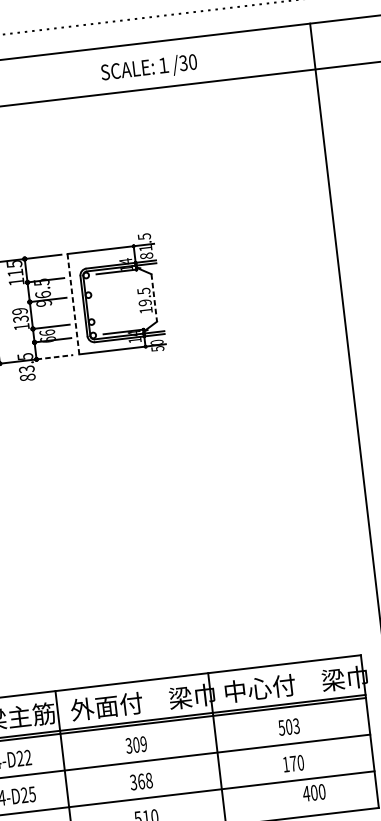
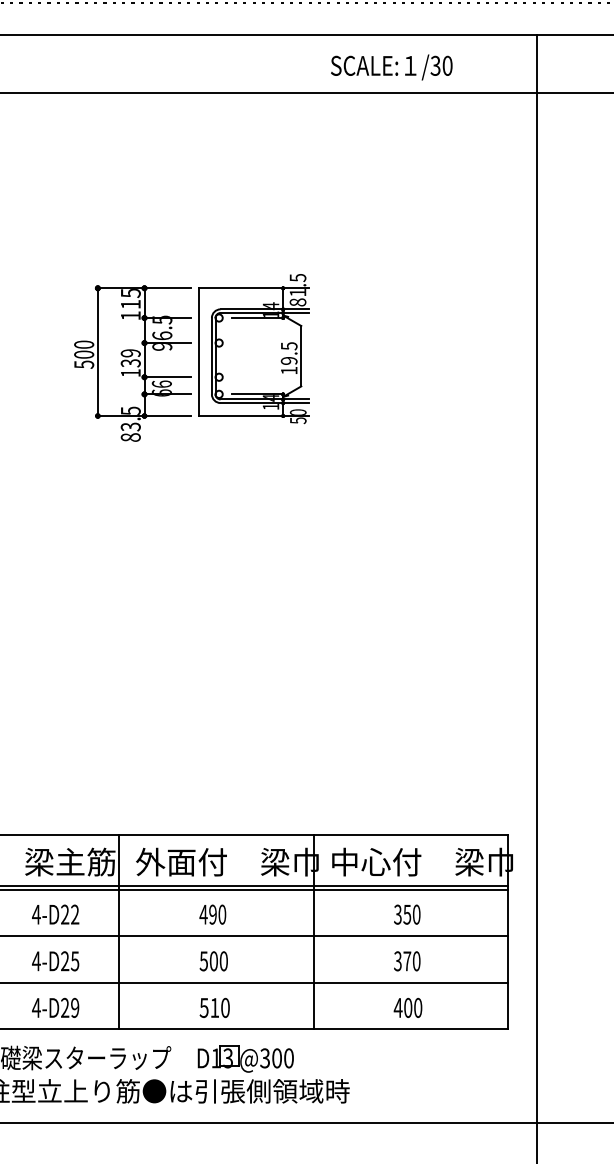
text: (148, 68) -> (391, 67), moved
line: (154, 298) -> (301, 356), dashed -> solid
line: (73, 304) -> (198, 352), dashed -> solid
line: (55, 357) -> (168, 416), dashed -> solid
text: (289, 726) -> (407, 914), 503 -> 350
text: (136, 744) -> (212, 914), 309 -> 490
text: (285, 764) -> (397, 961), 170 -> 370
text: (141, 781) -> (213, 961), 368 -> 500
text: (313, 792) -> (407, 1007), moved

